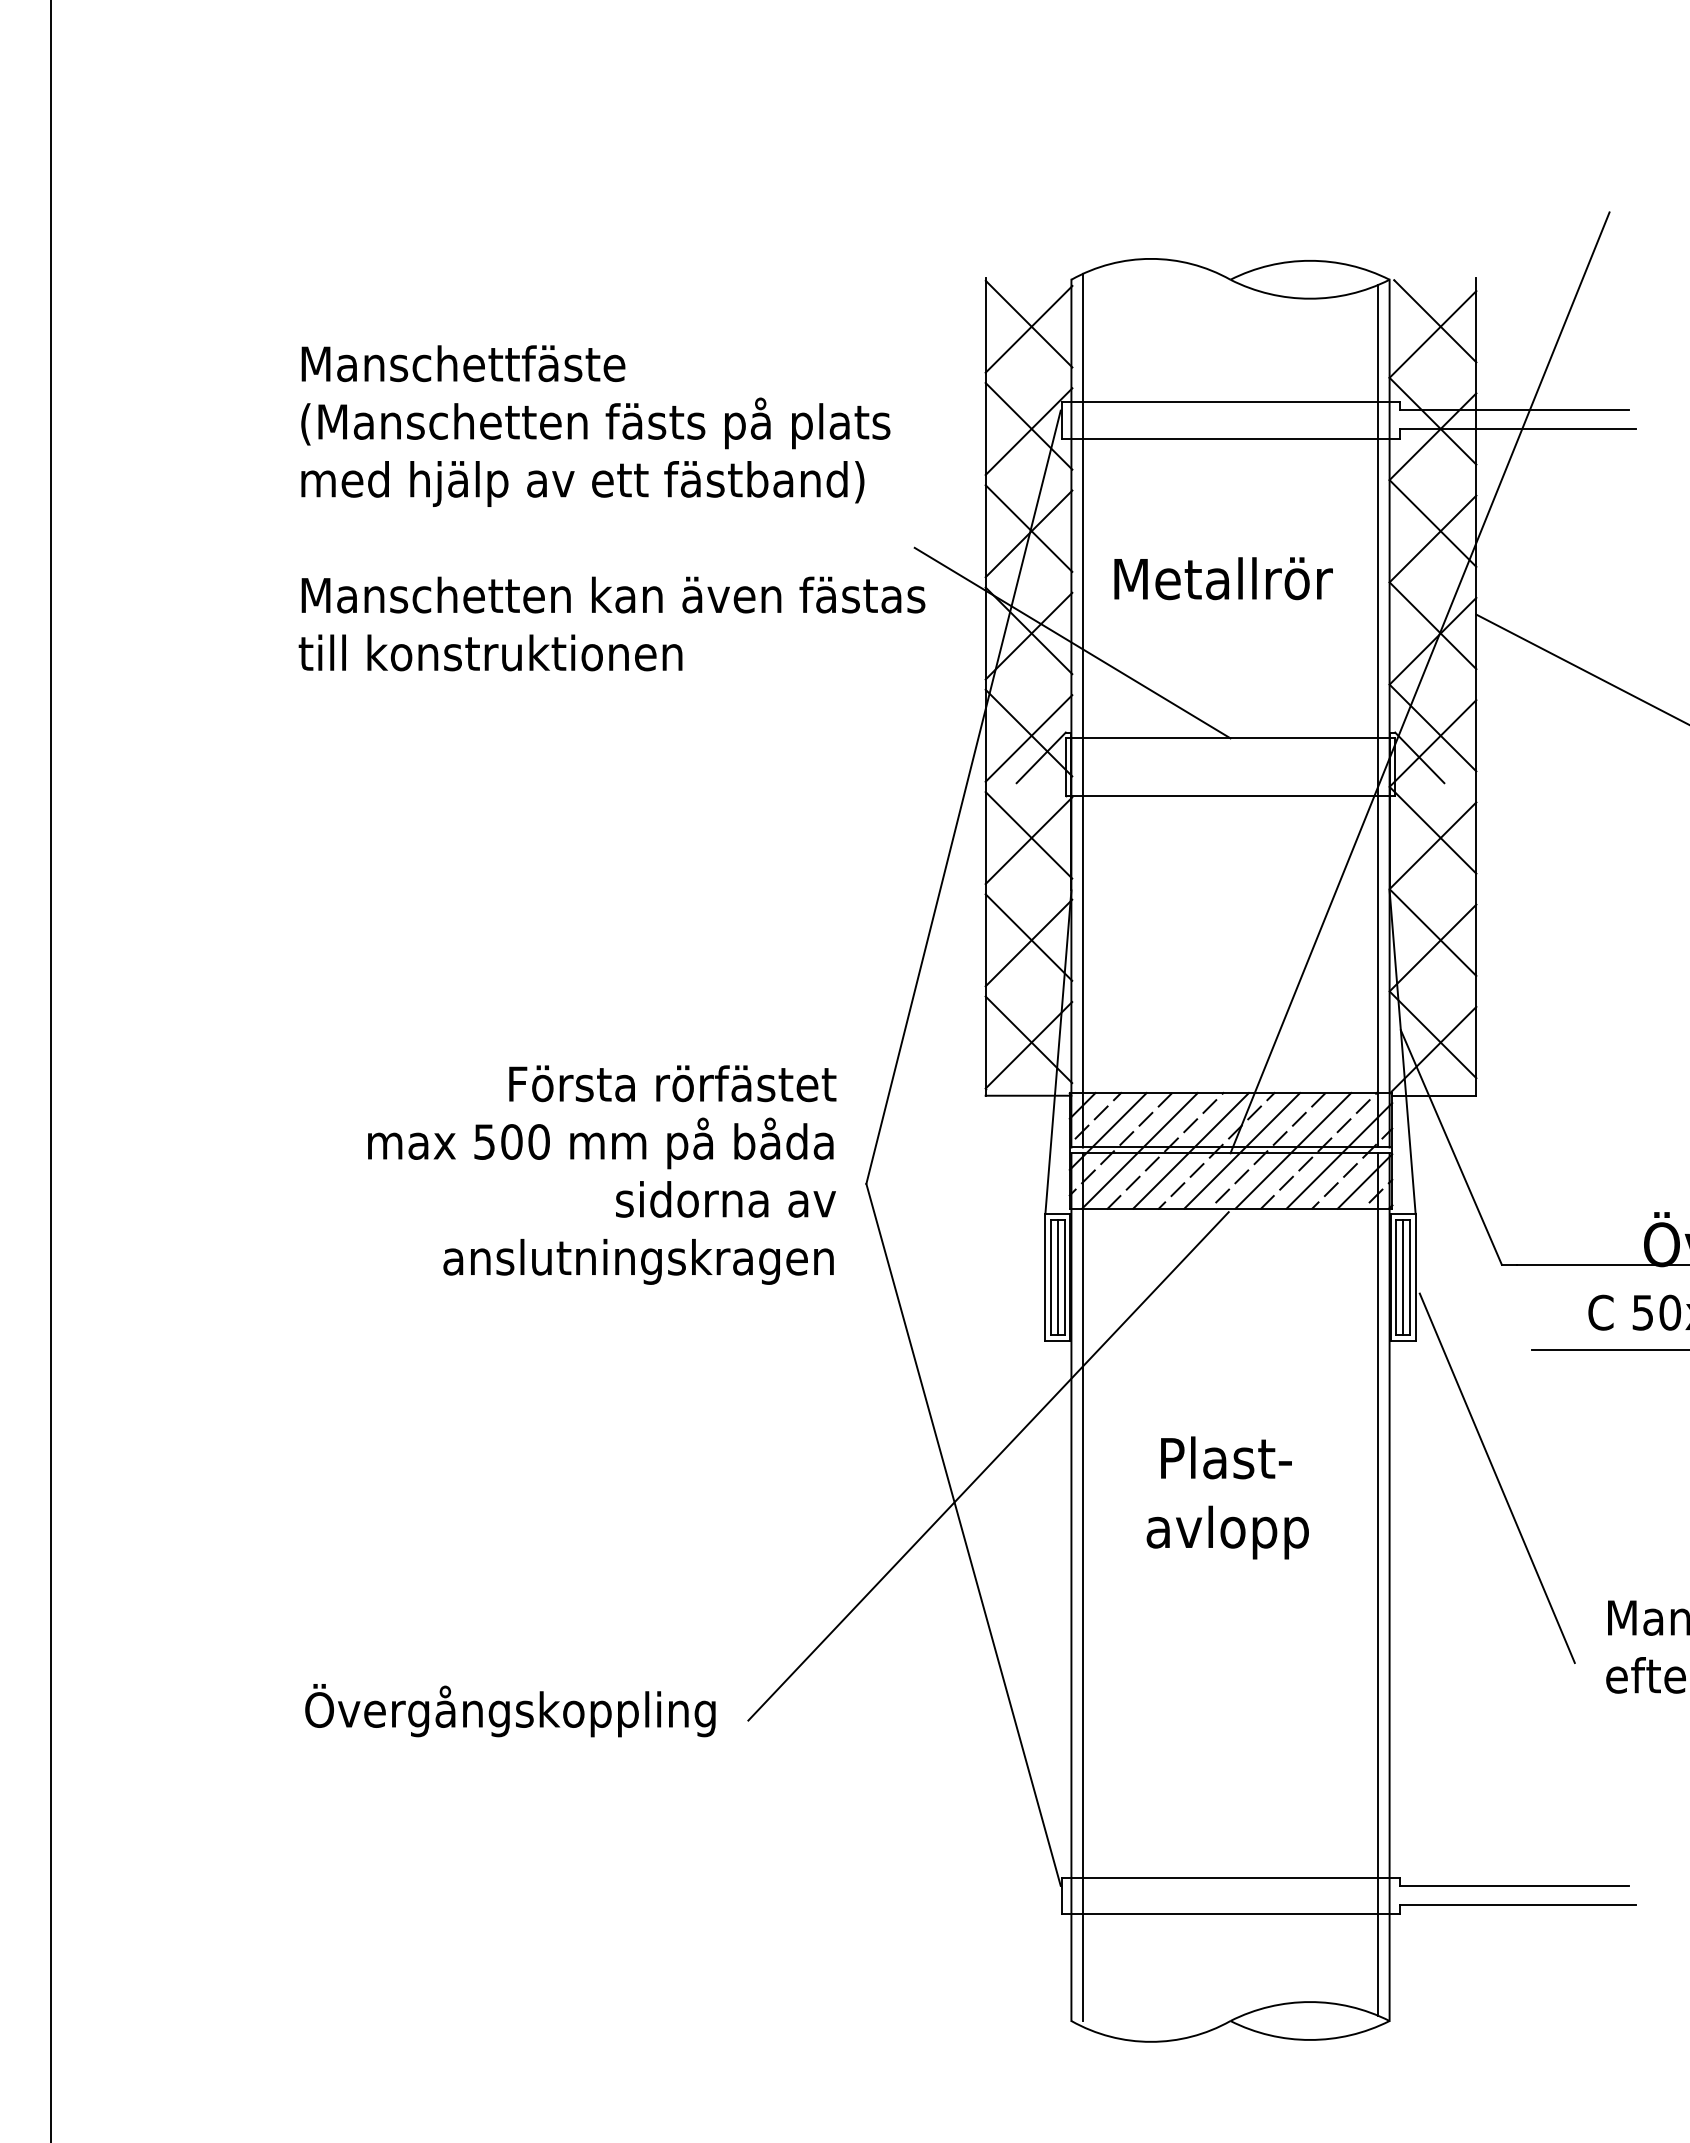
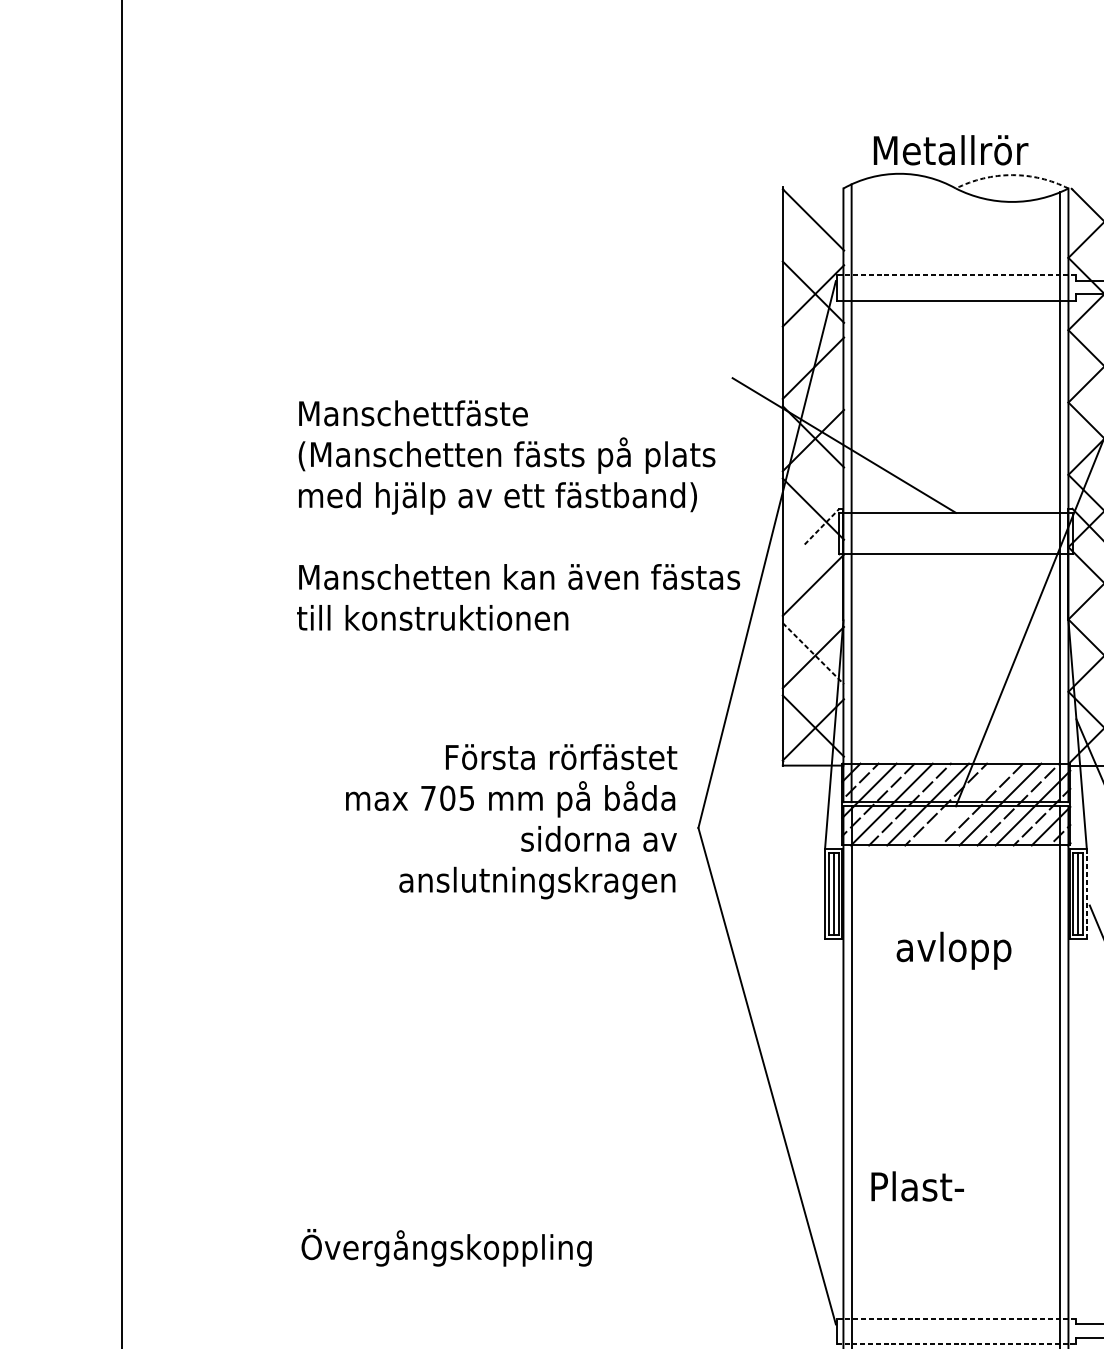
arc: (1310, 260) -> (1012, 174), solid -> dashed
line: (1028, 328) -> (813, 223), removed
line: (1230, 402) -> (955, 275), solid -> dashed
text: (611, 508) -> (518, 515), moved
line: (1028, 528) -> (813, 364), removed
text: (1223, 578) -> (950, 150), moved
line: (1028, 738) -> (813, 512), removed
line: (1041, 757) -> (822, 526), solid -> dashed
line: (1028, 835) -> (813, 581), removed
line: (1029, 937) -> (813, 653), solid -> dashed
text: (511, 1141) -> (447, 797), 500 -> 705
line: (1242, 1150) -> (964, 804), removed
line: (1415, 1277) -> (1086, 894), solid -> dashed
text: (1226, 1457) -> (917, 1186), moved
line: (988, 1466) -> (784, 1027), removed
text: (1227, 1532) -> (953, 950), moved
text: (510, 1710) -> (446, 1247), moved
line: (1230, 1877) -> (955, 1318), solid -> dashed
line: (1231, 1914) -> (956, 1344), solid -> dashed

